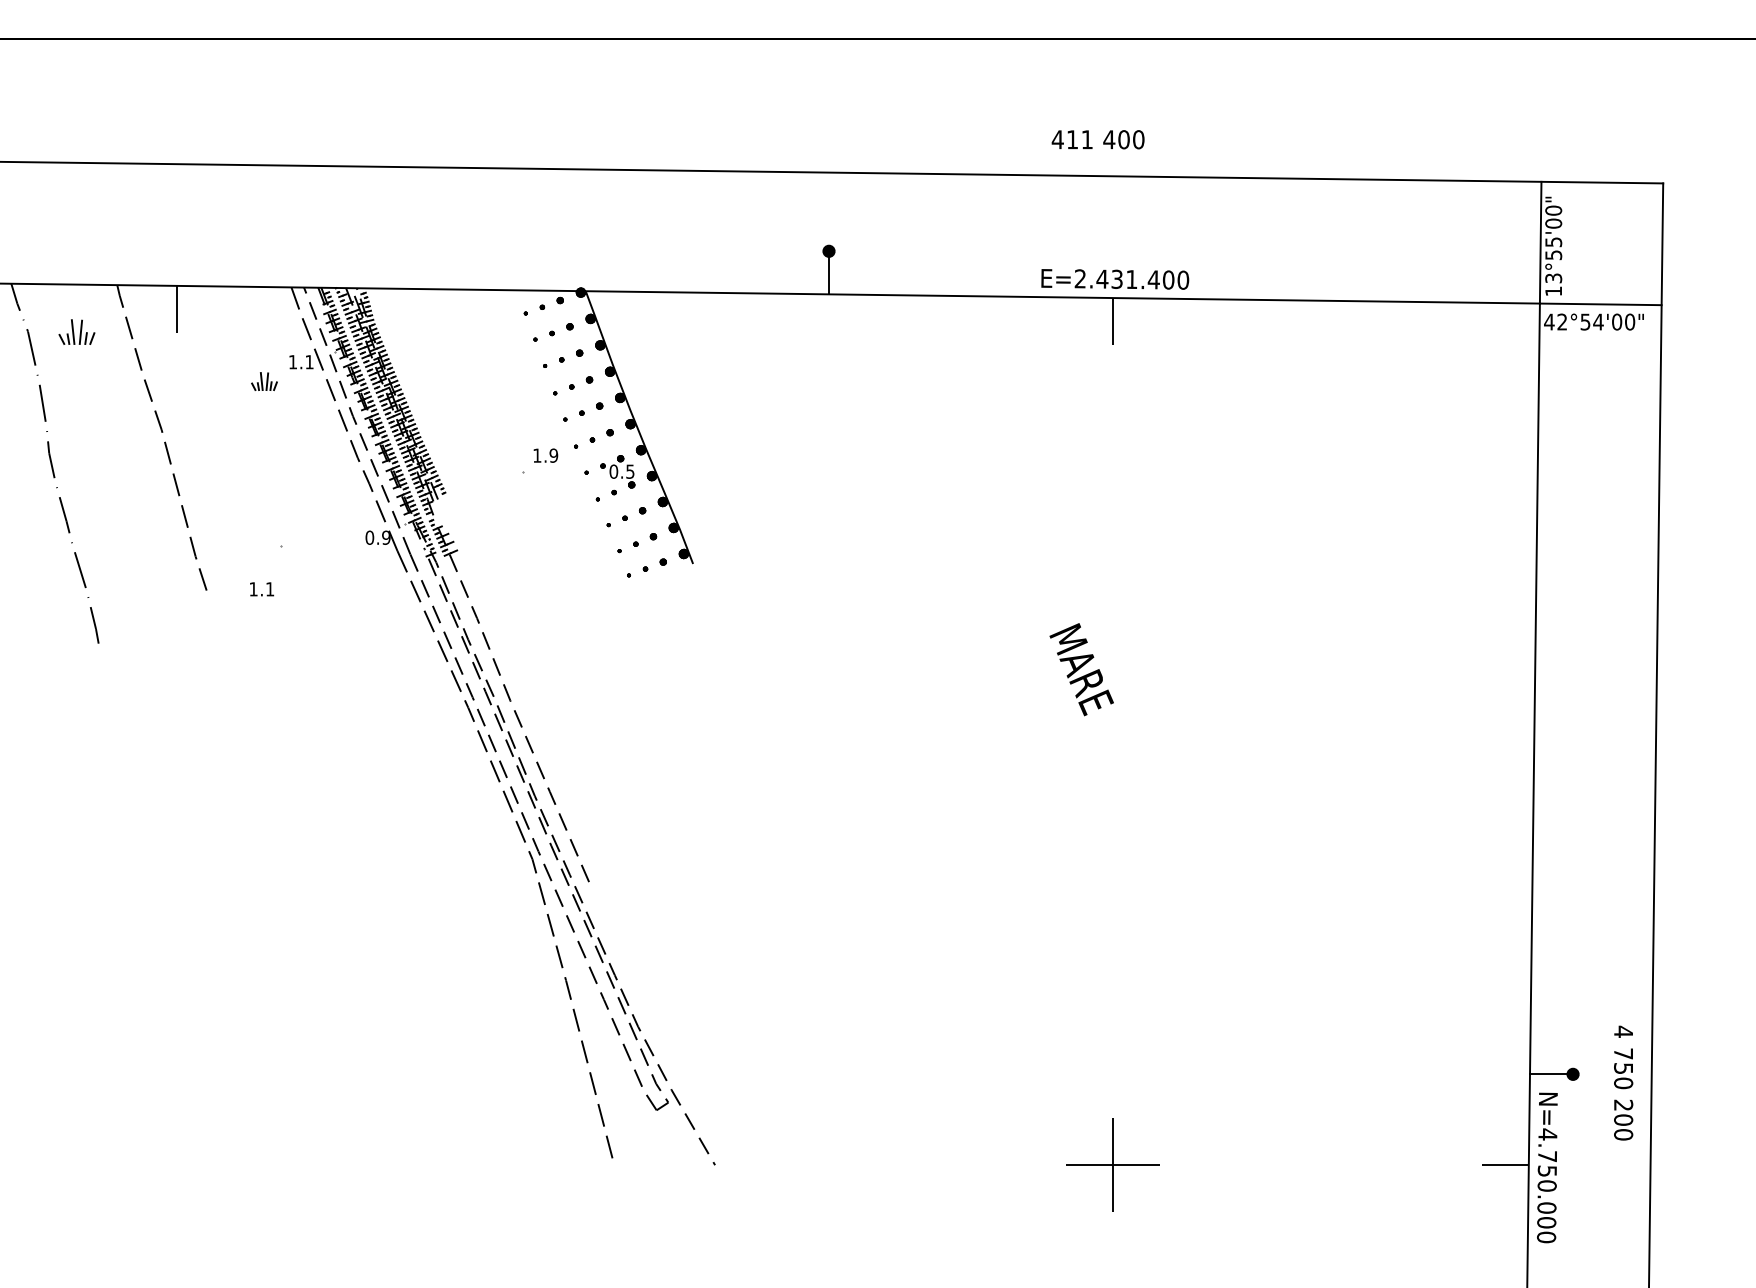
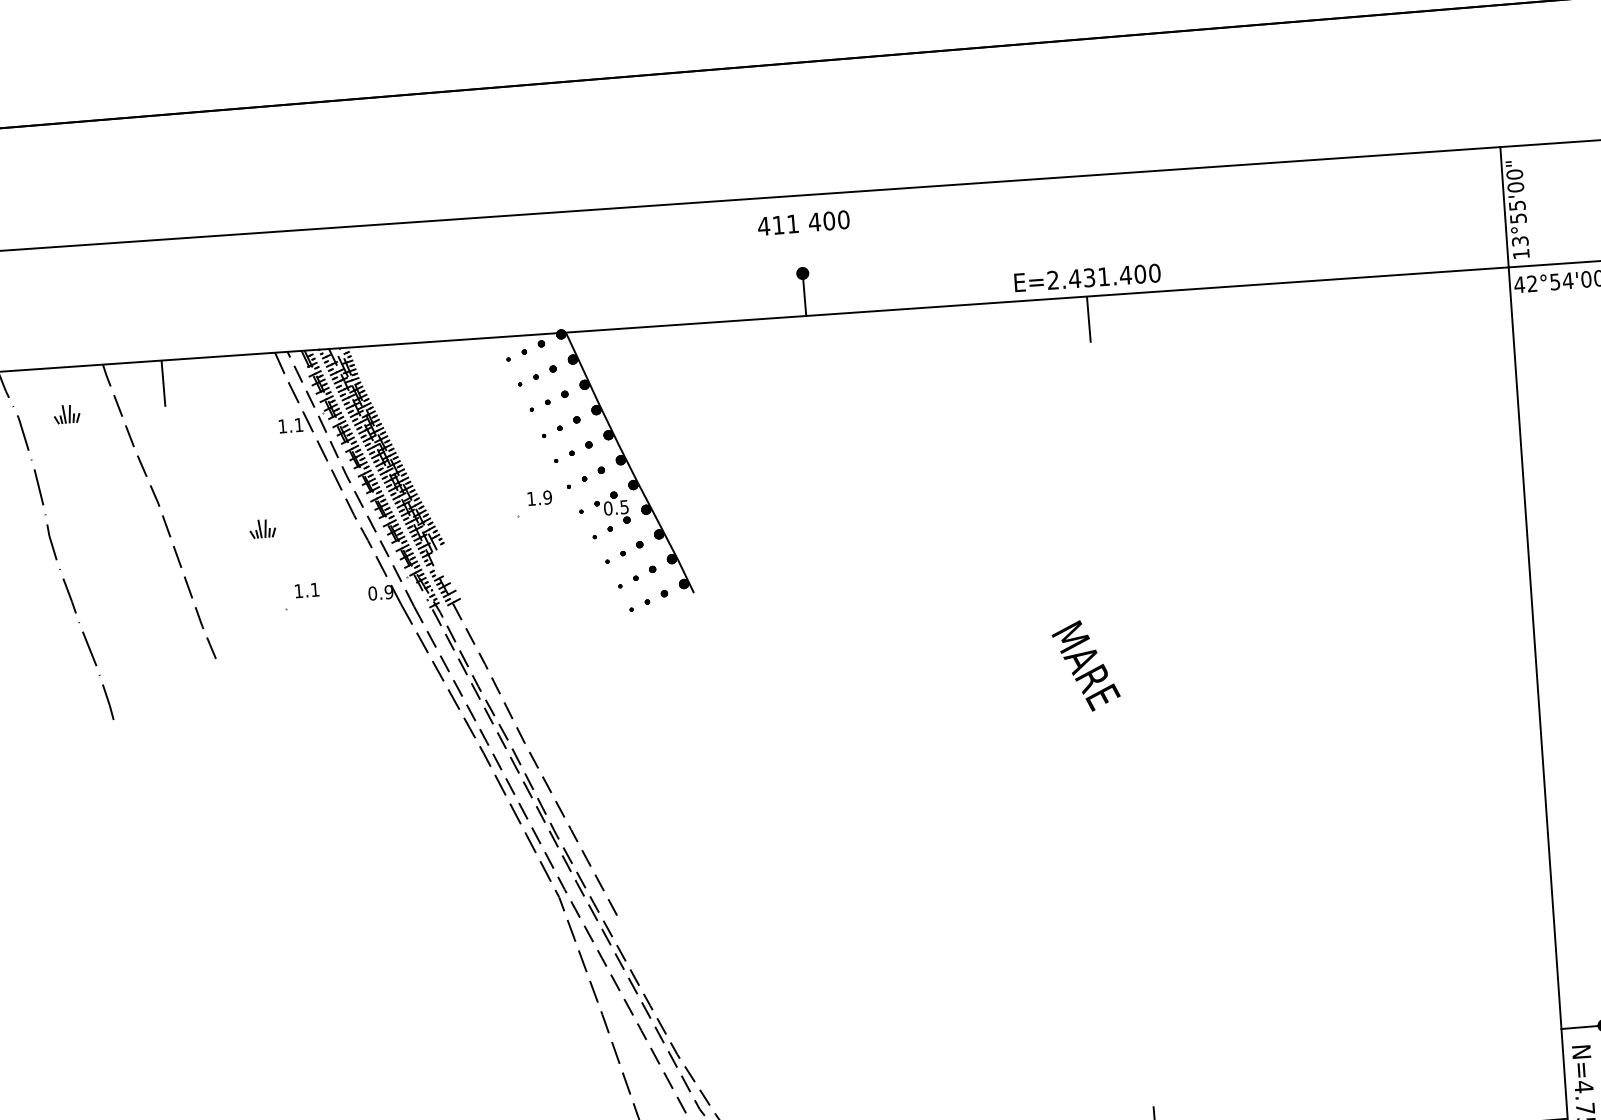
text: (1097, 139) -> (803, 222), moved
part: (76, 331) -> (66, 413), size x0.71
part: (264, 381) -> (262, 528), moved
text: (262, 589) -> (307, 590), moved

